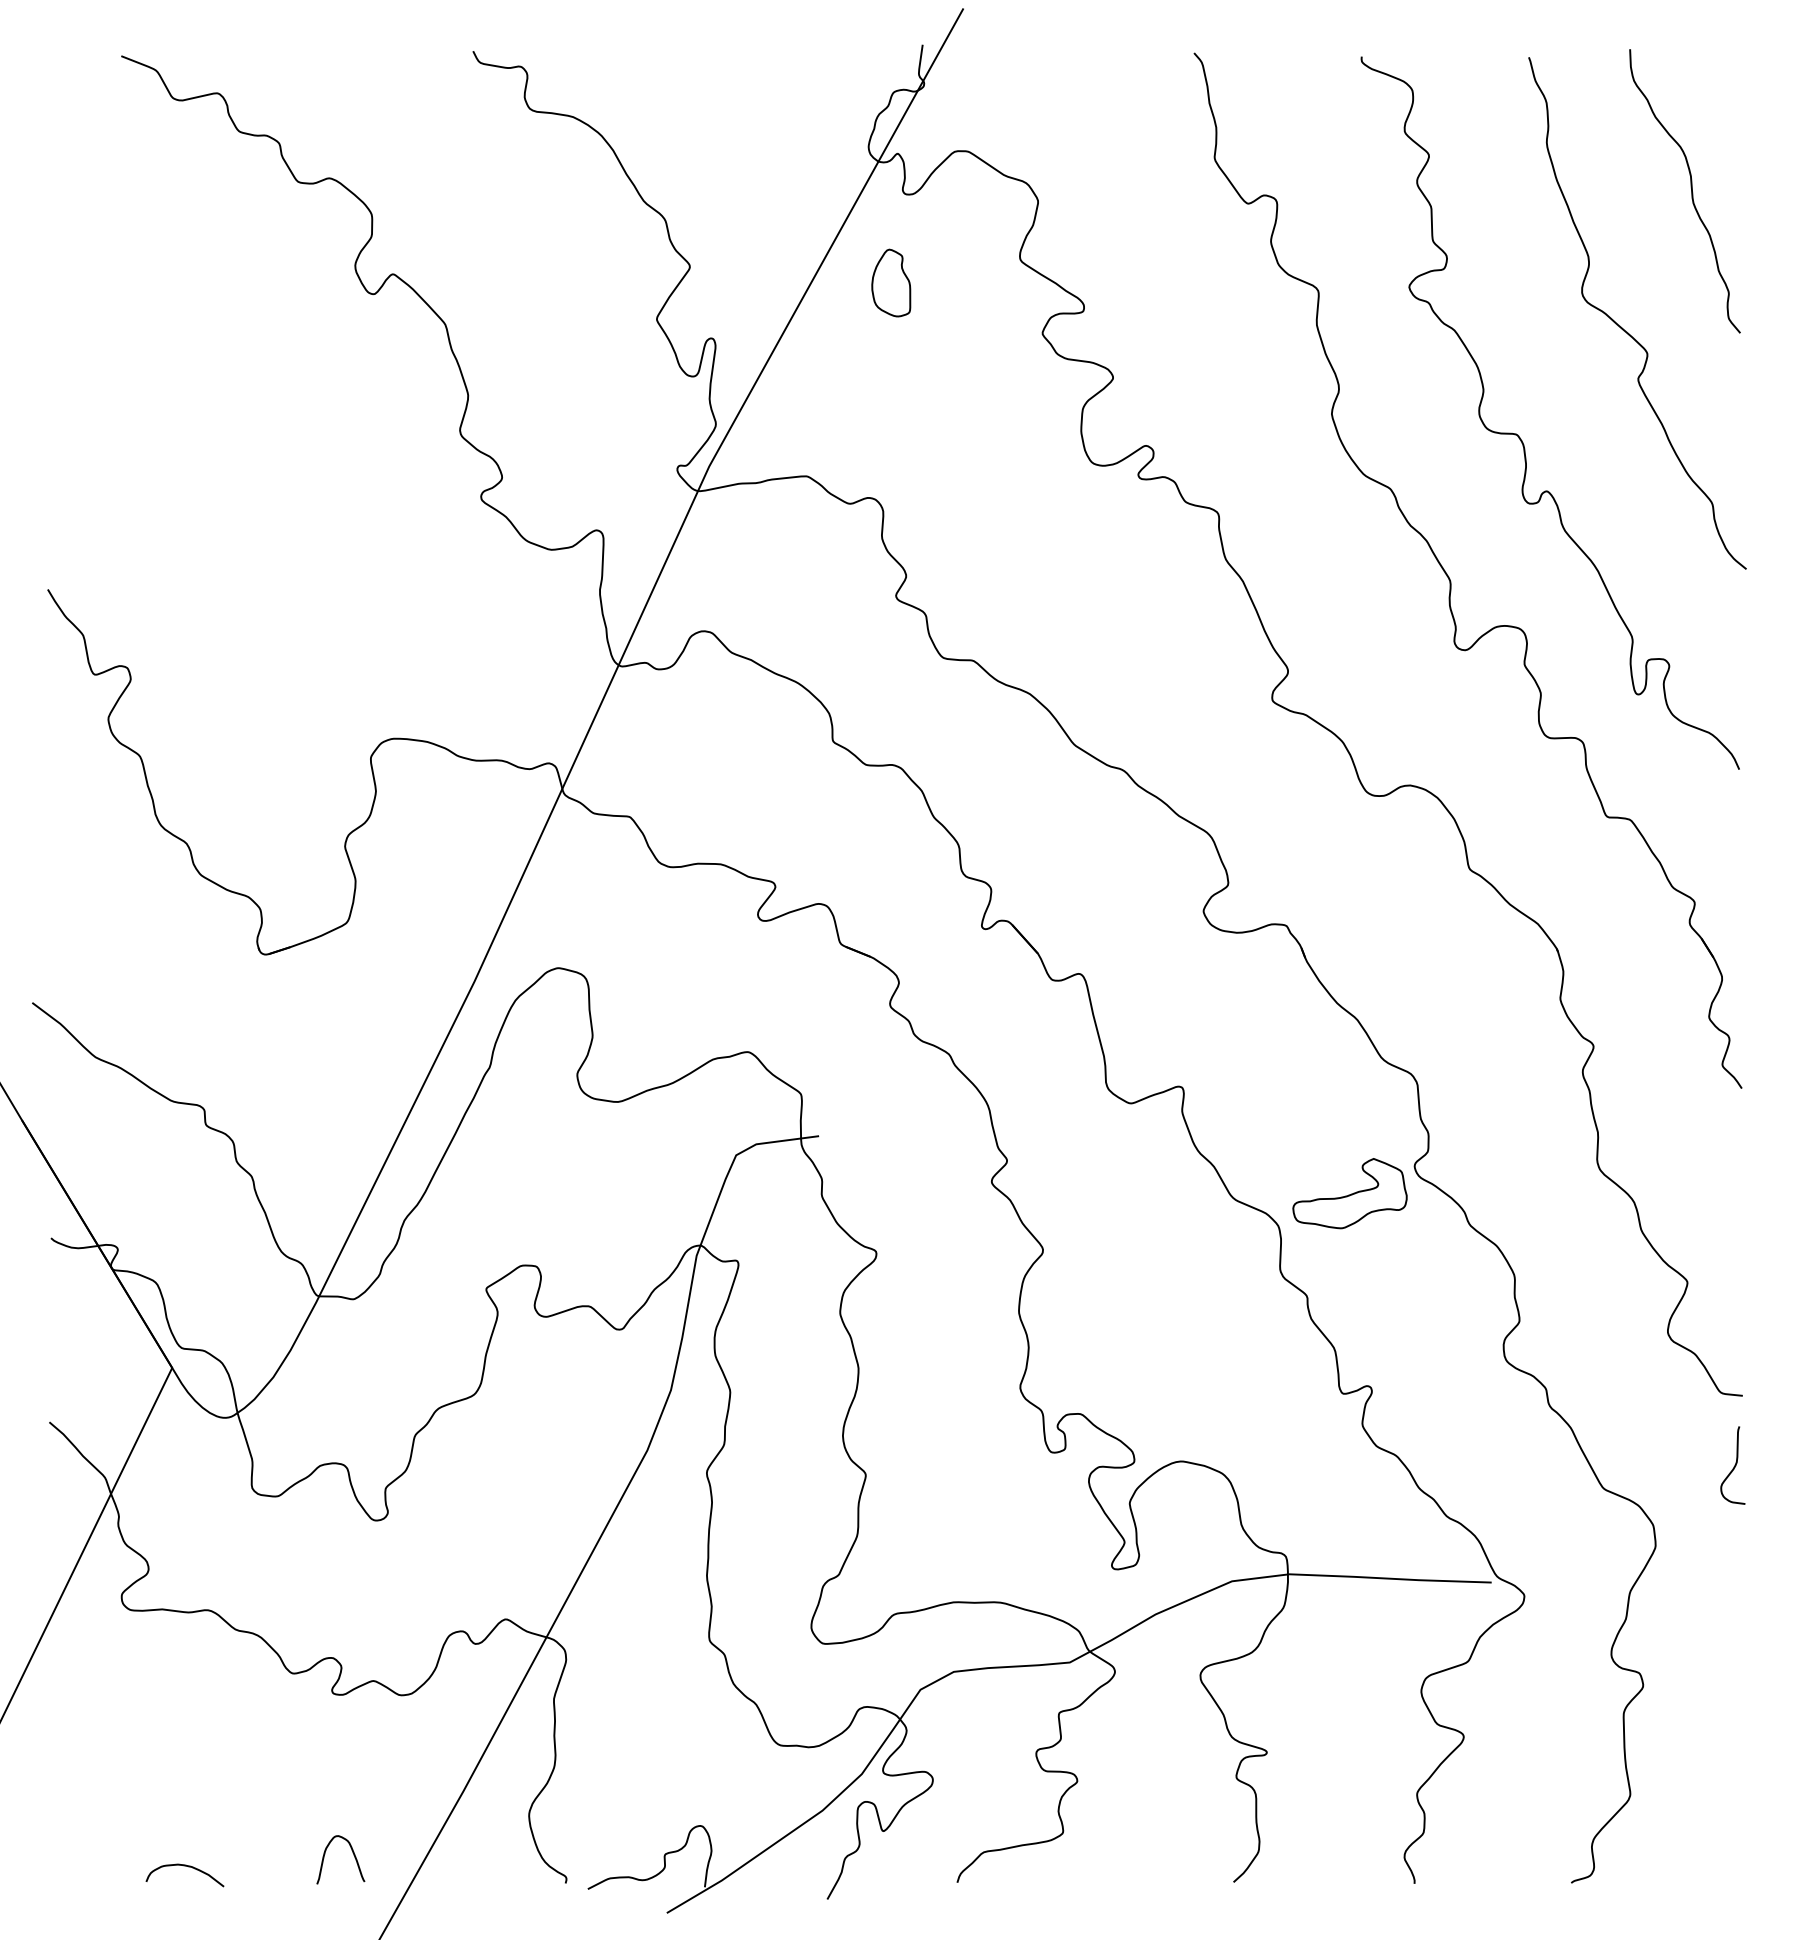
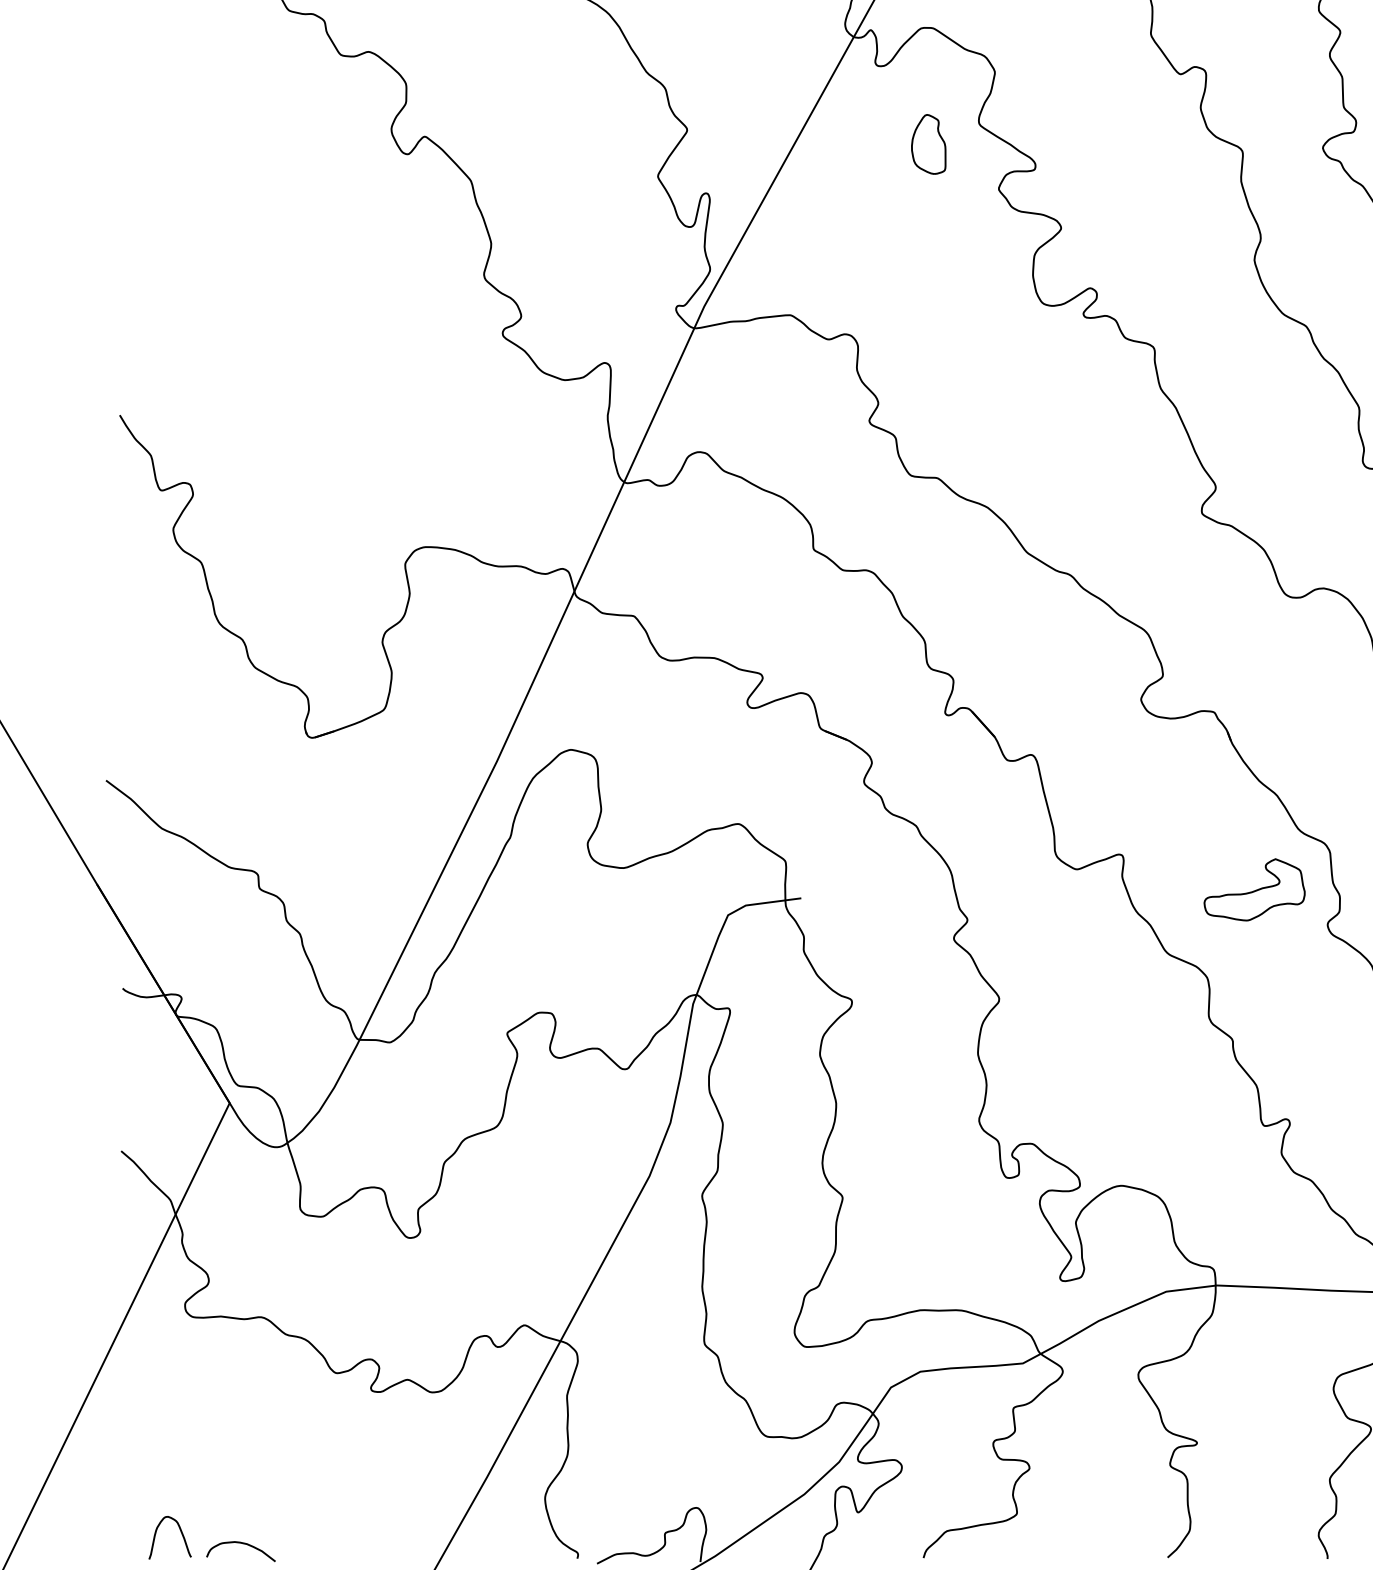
part: (891, 282) -> (928, 143), moved
part: (1349, 1193) -> (1254, 889), moved
curve: (352, 1853) -> (180, 1532), moved

